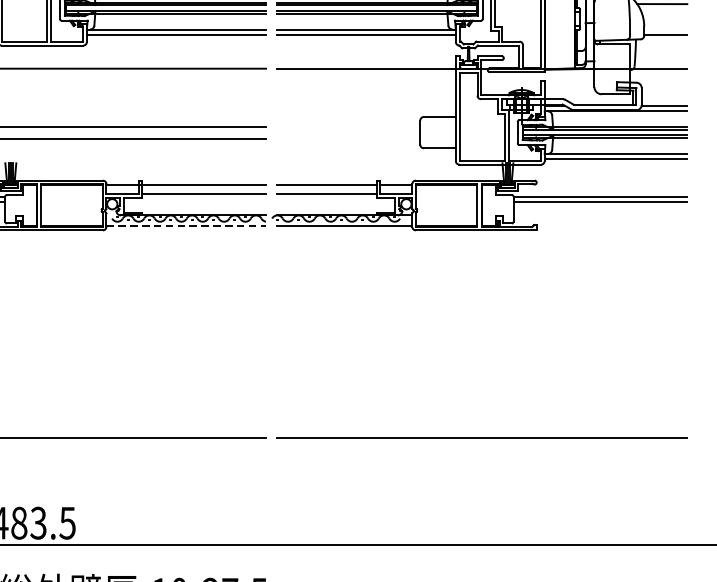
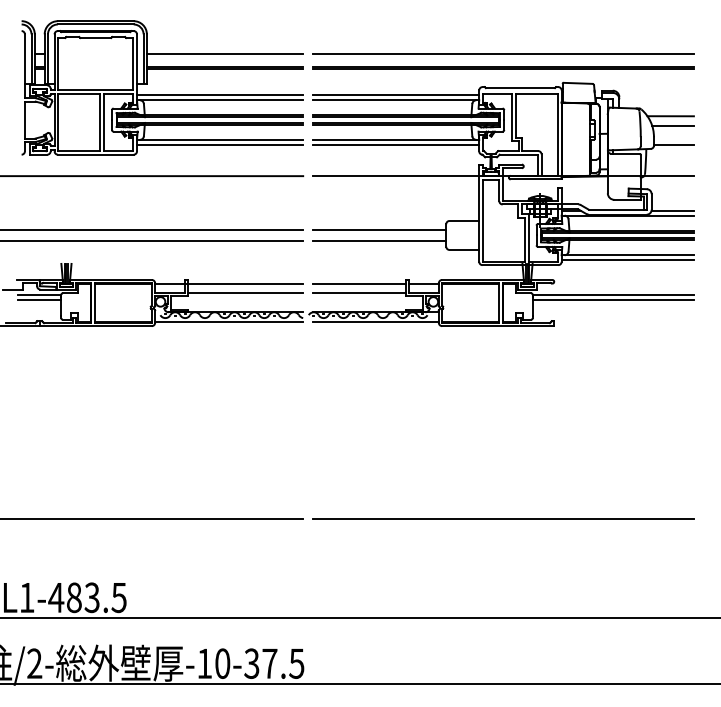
line: (664, 14) -> (672, 125), added
line: (348, 126) -> (379, 229), added
line: (348, 139) -> (379, 241), added
line: (186, 226) -> (229, 322), dashed -> solid

